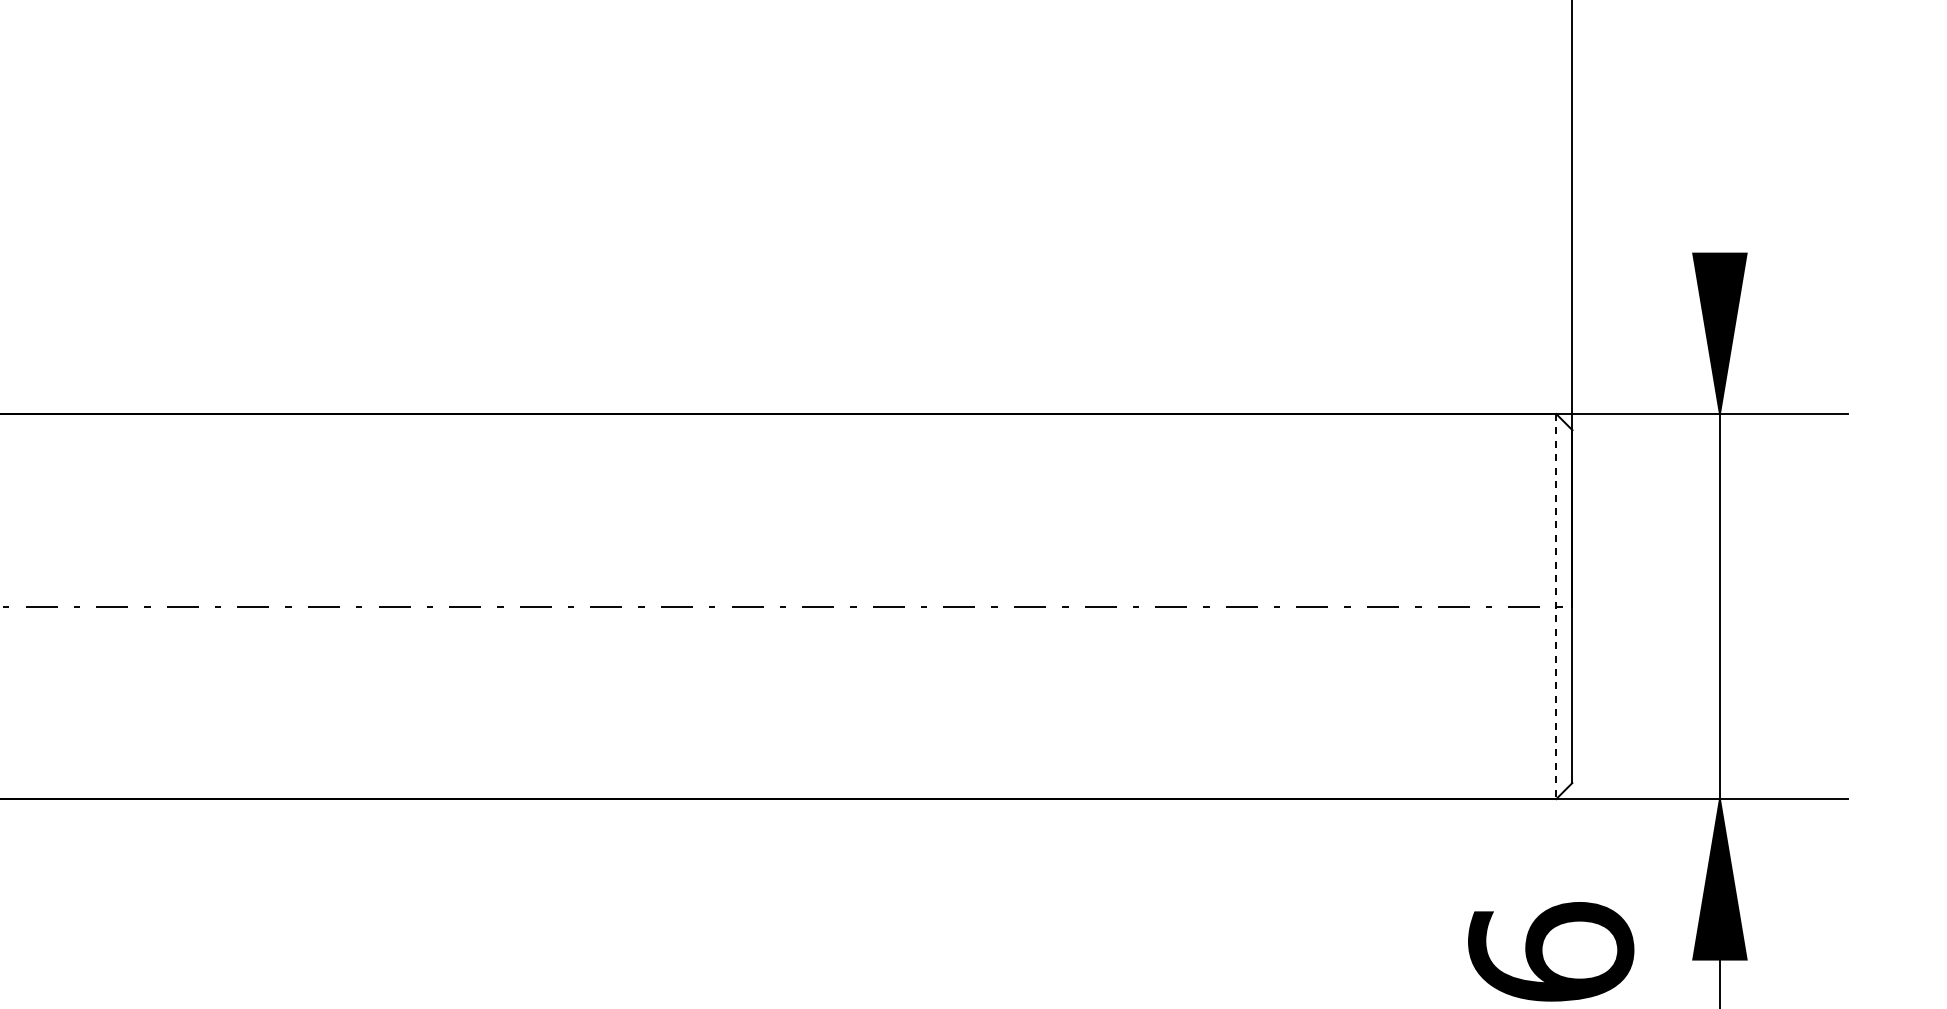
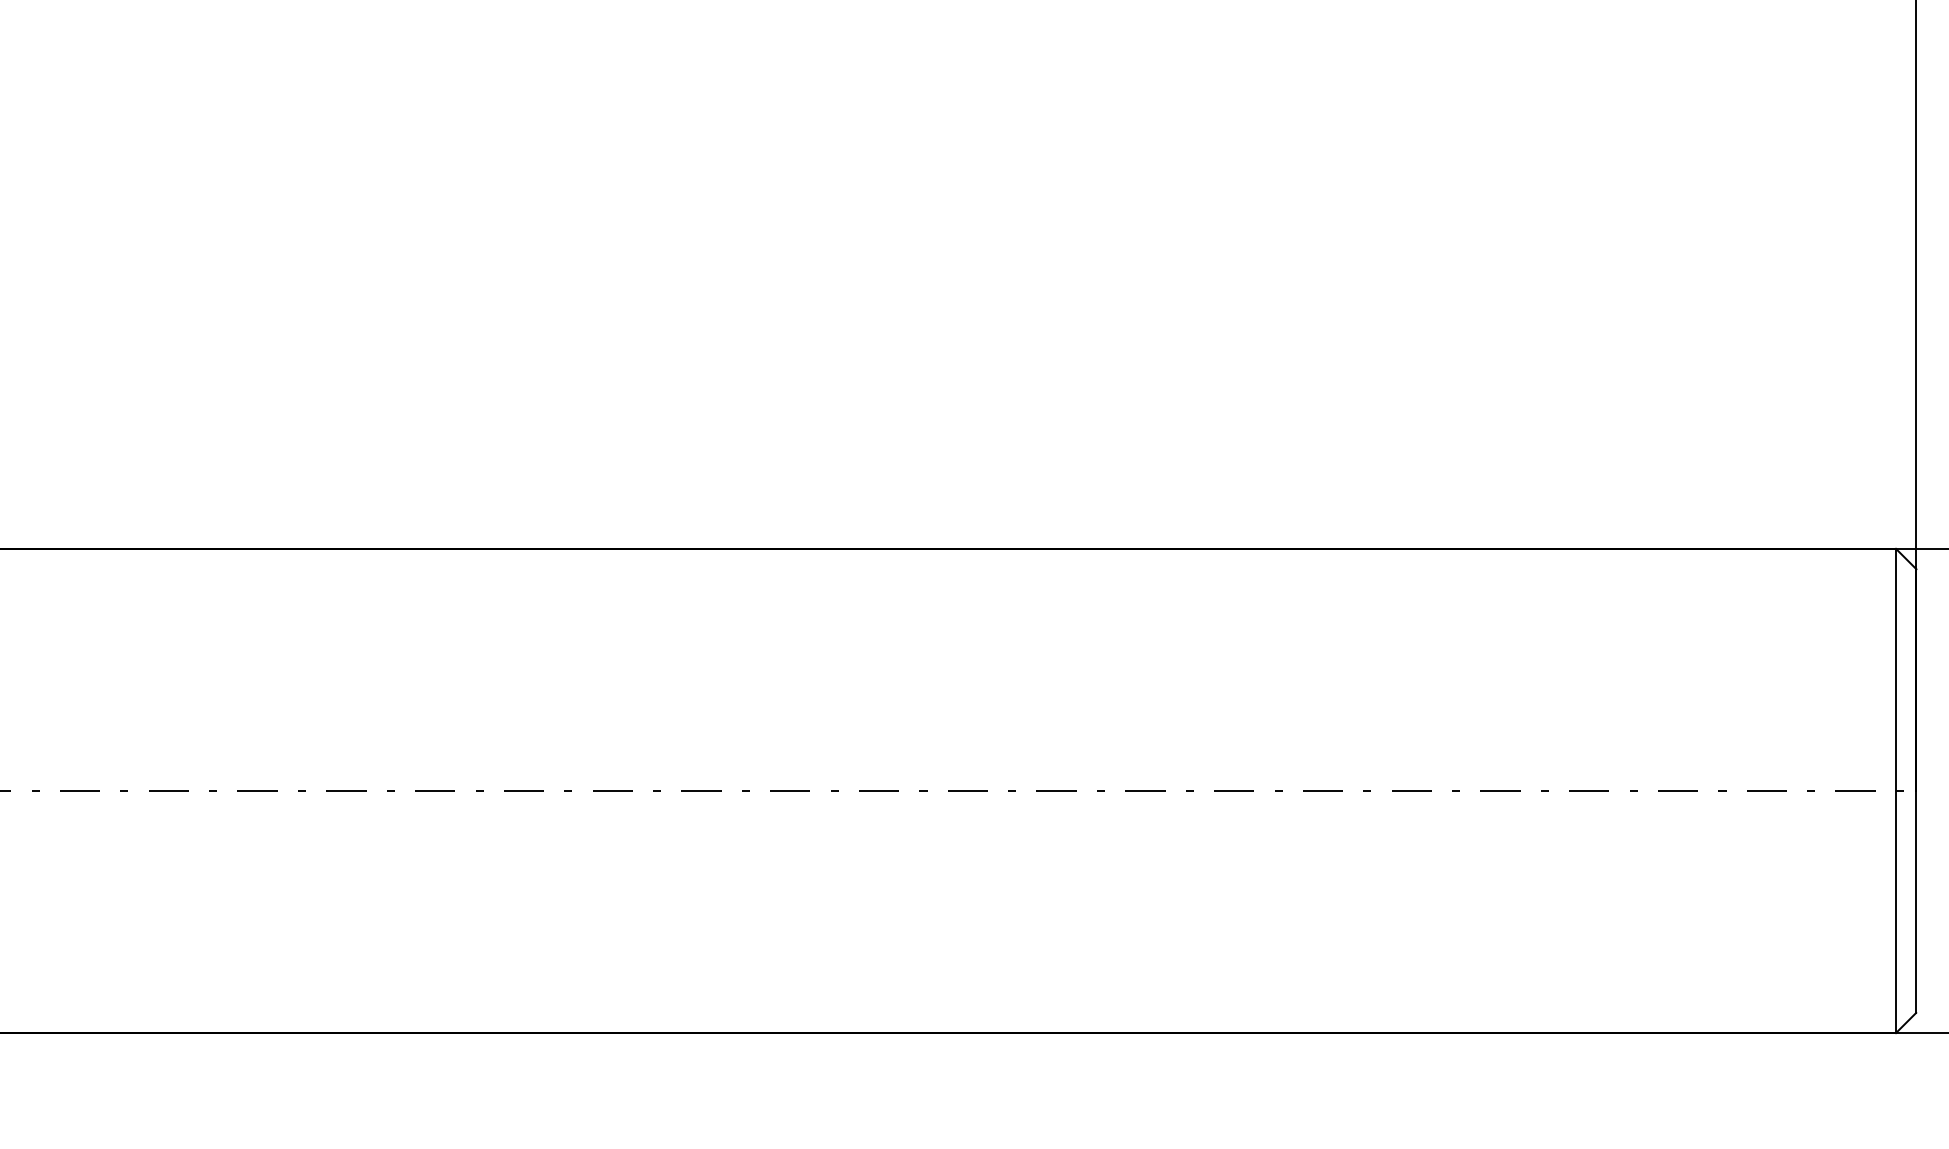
line: (1556, 606) -> (1896, 790), dashed -> solid

